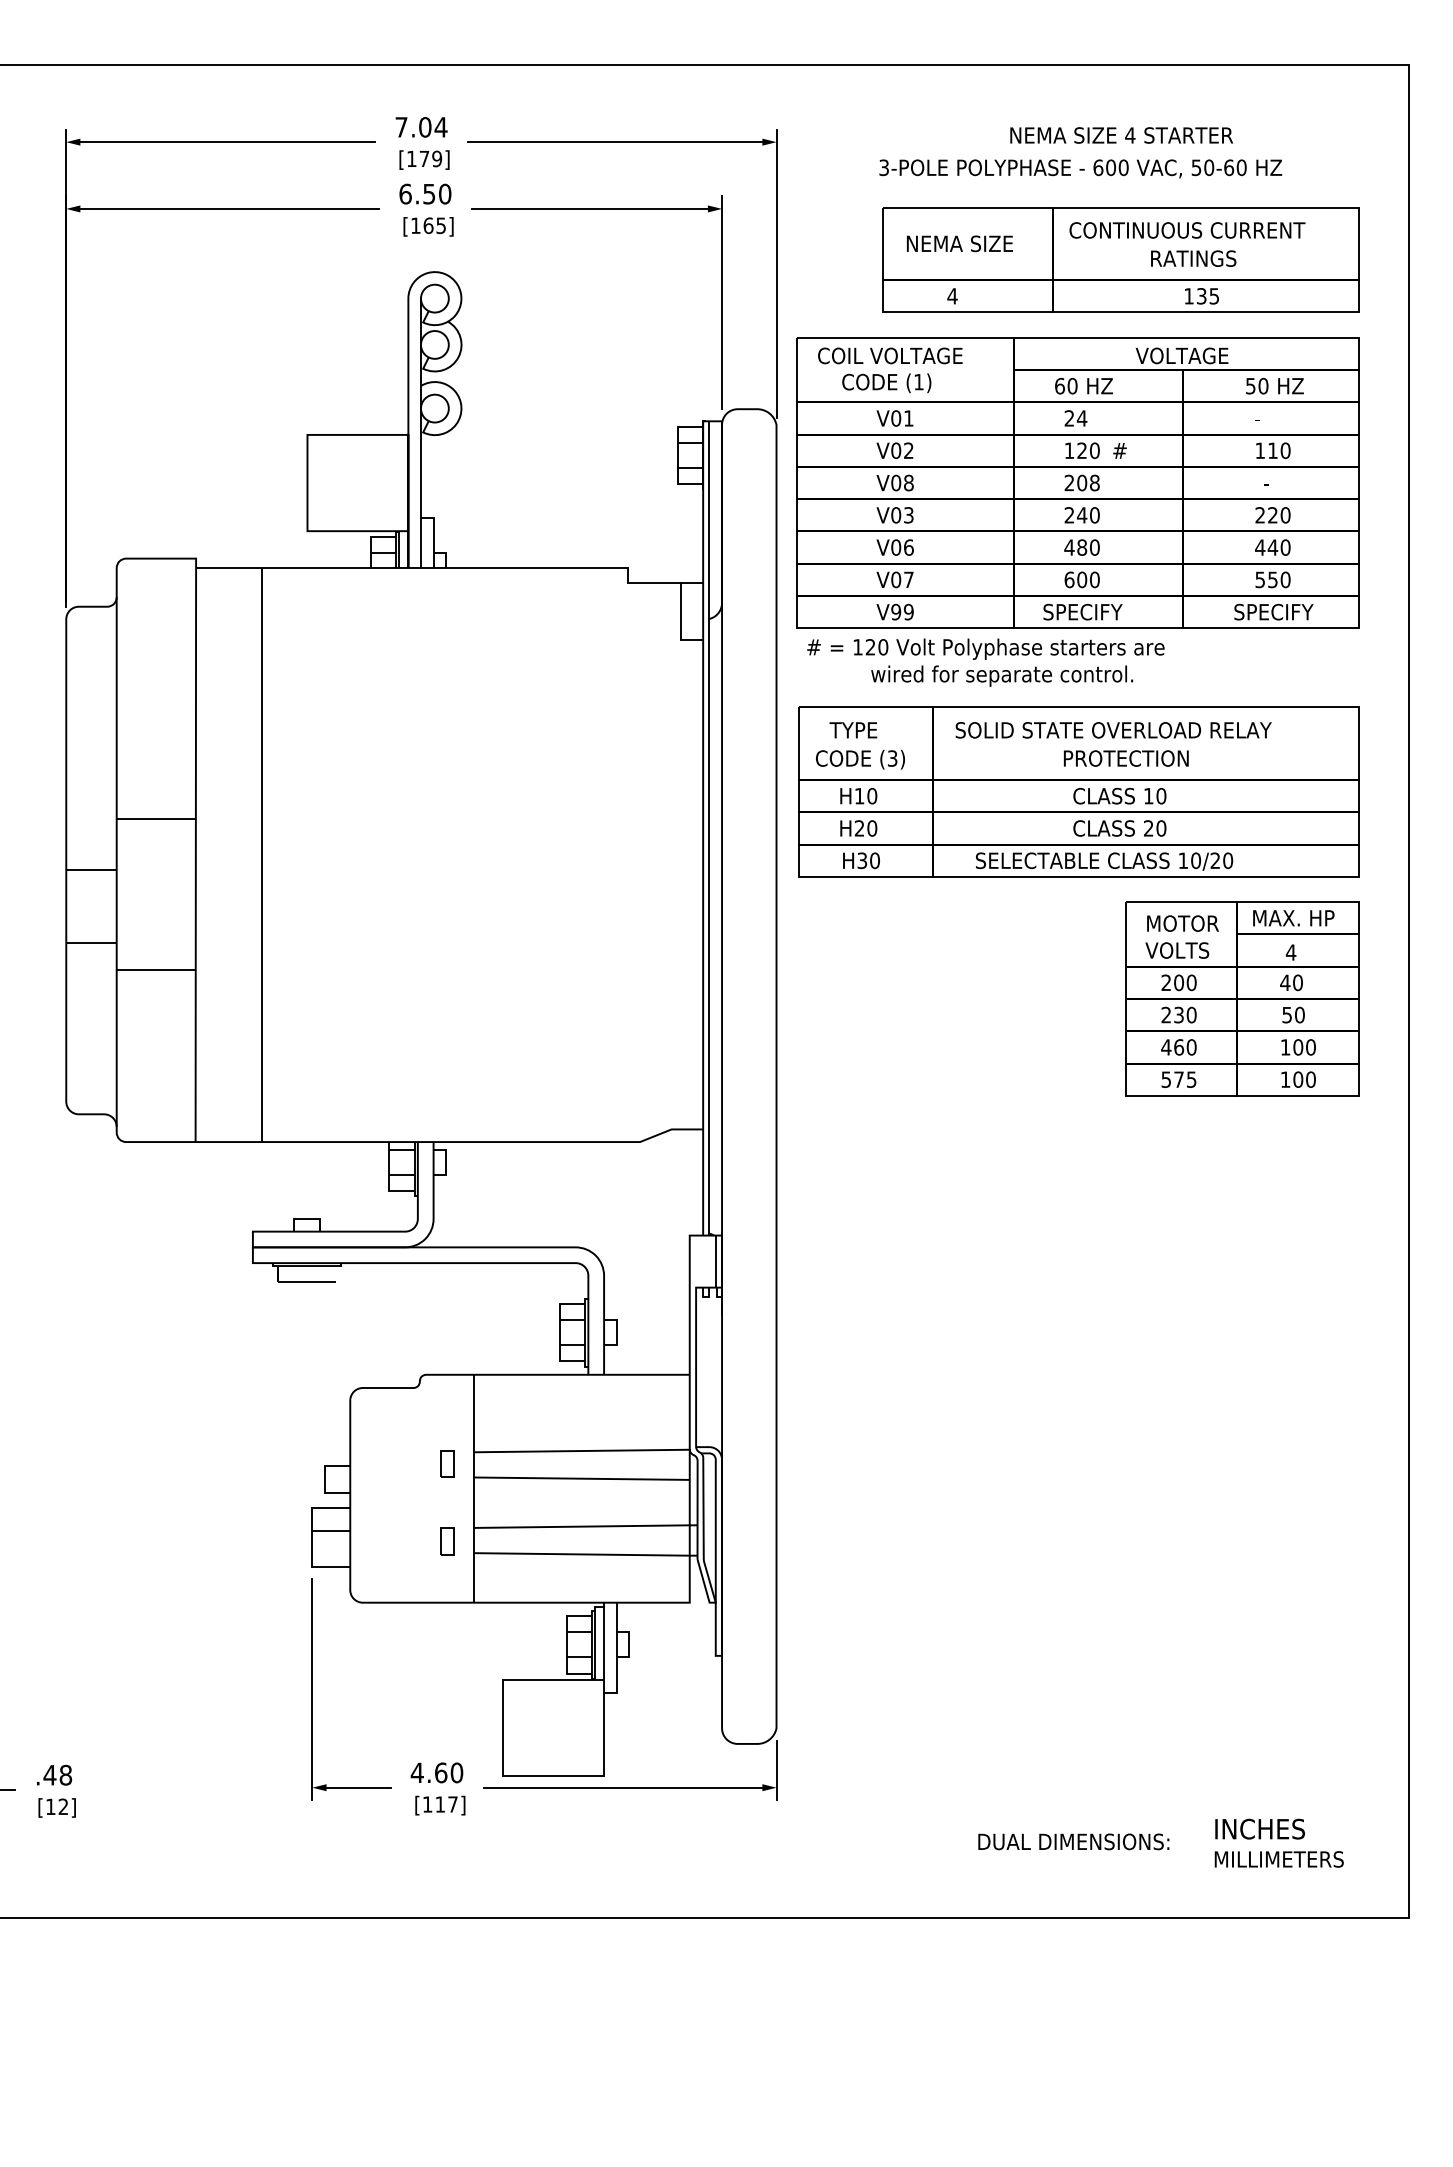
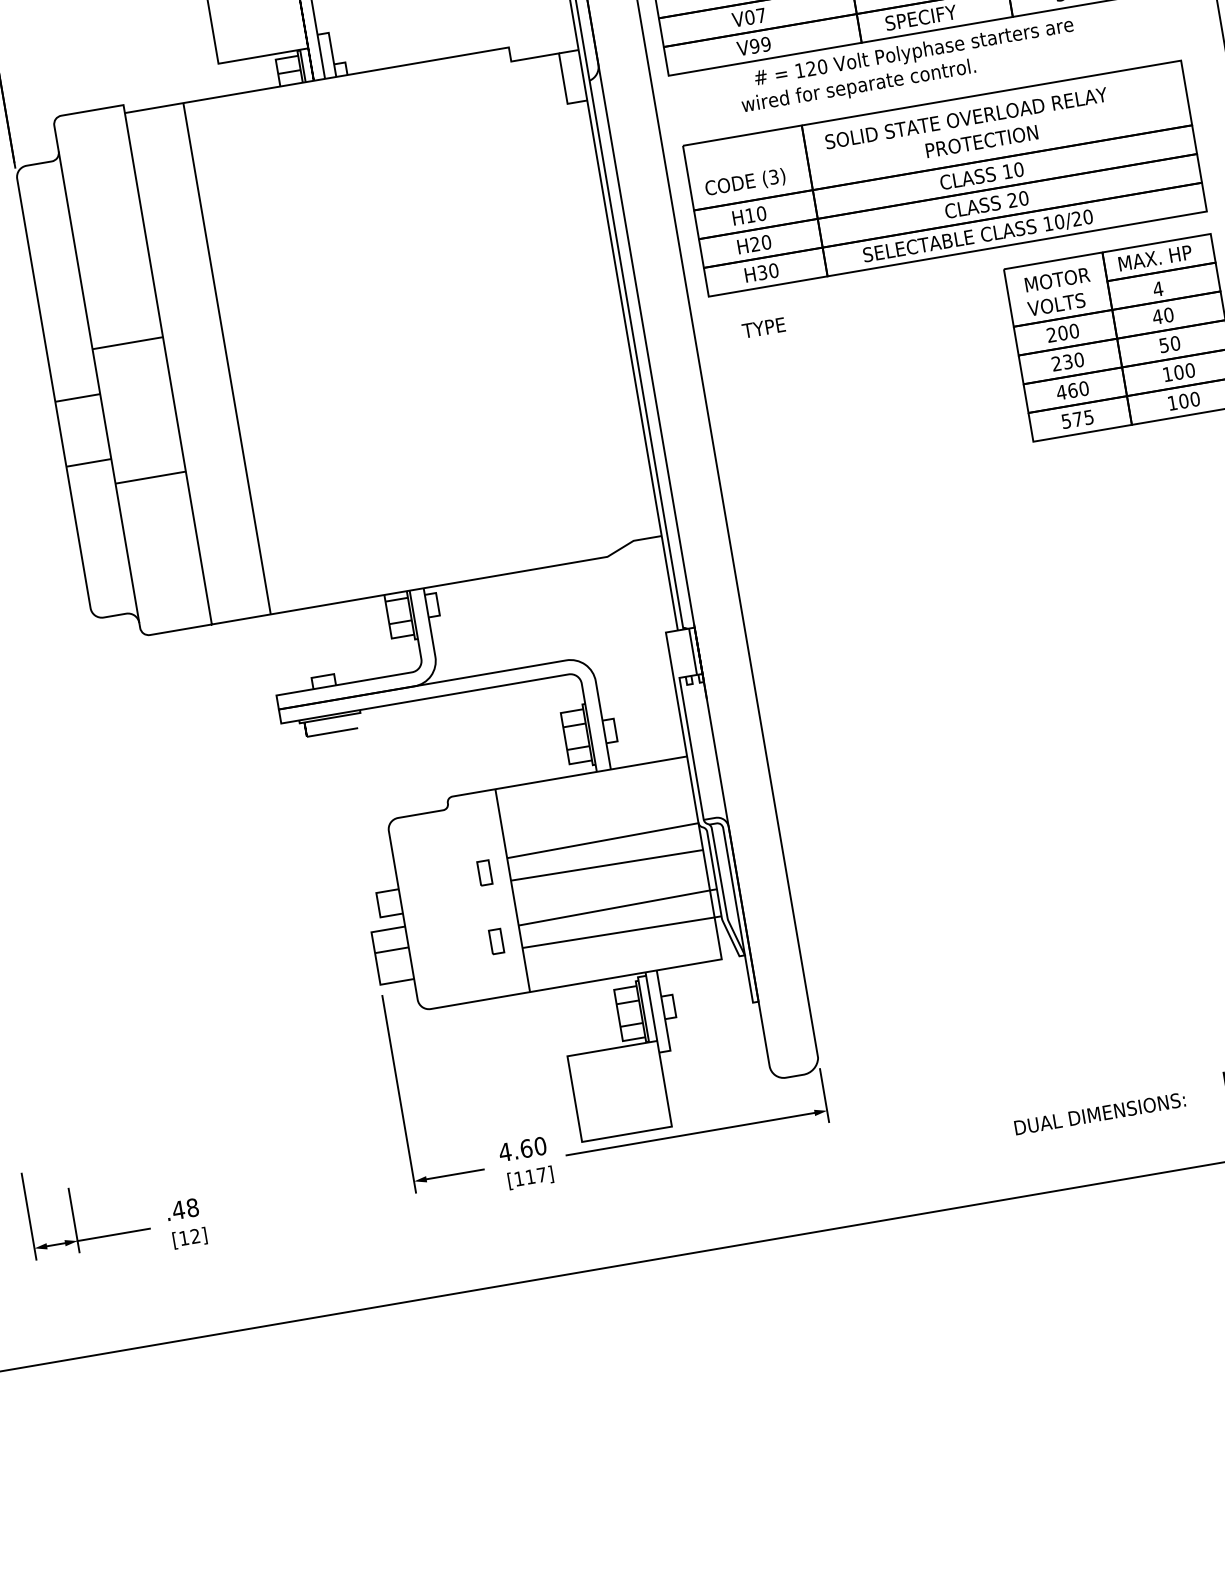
text: (985, 648) -> (913, 52), moved
text: (853, 730) -> (763, 328), moved

